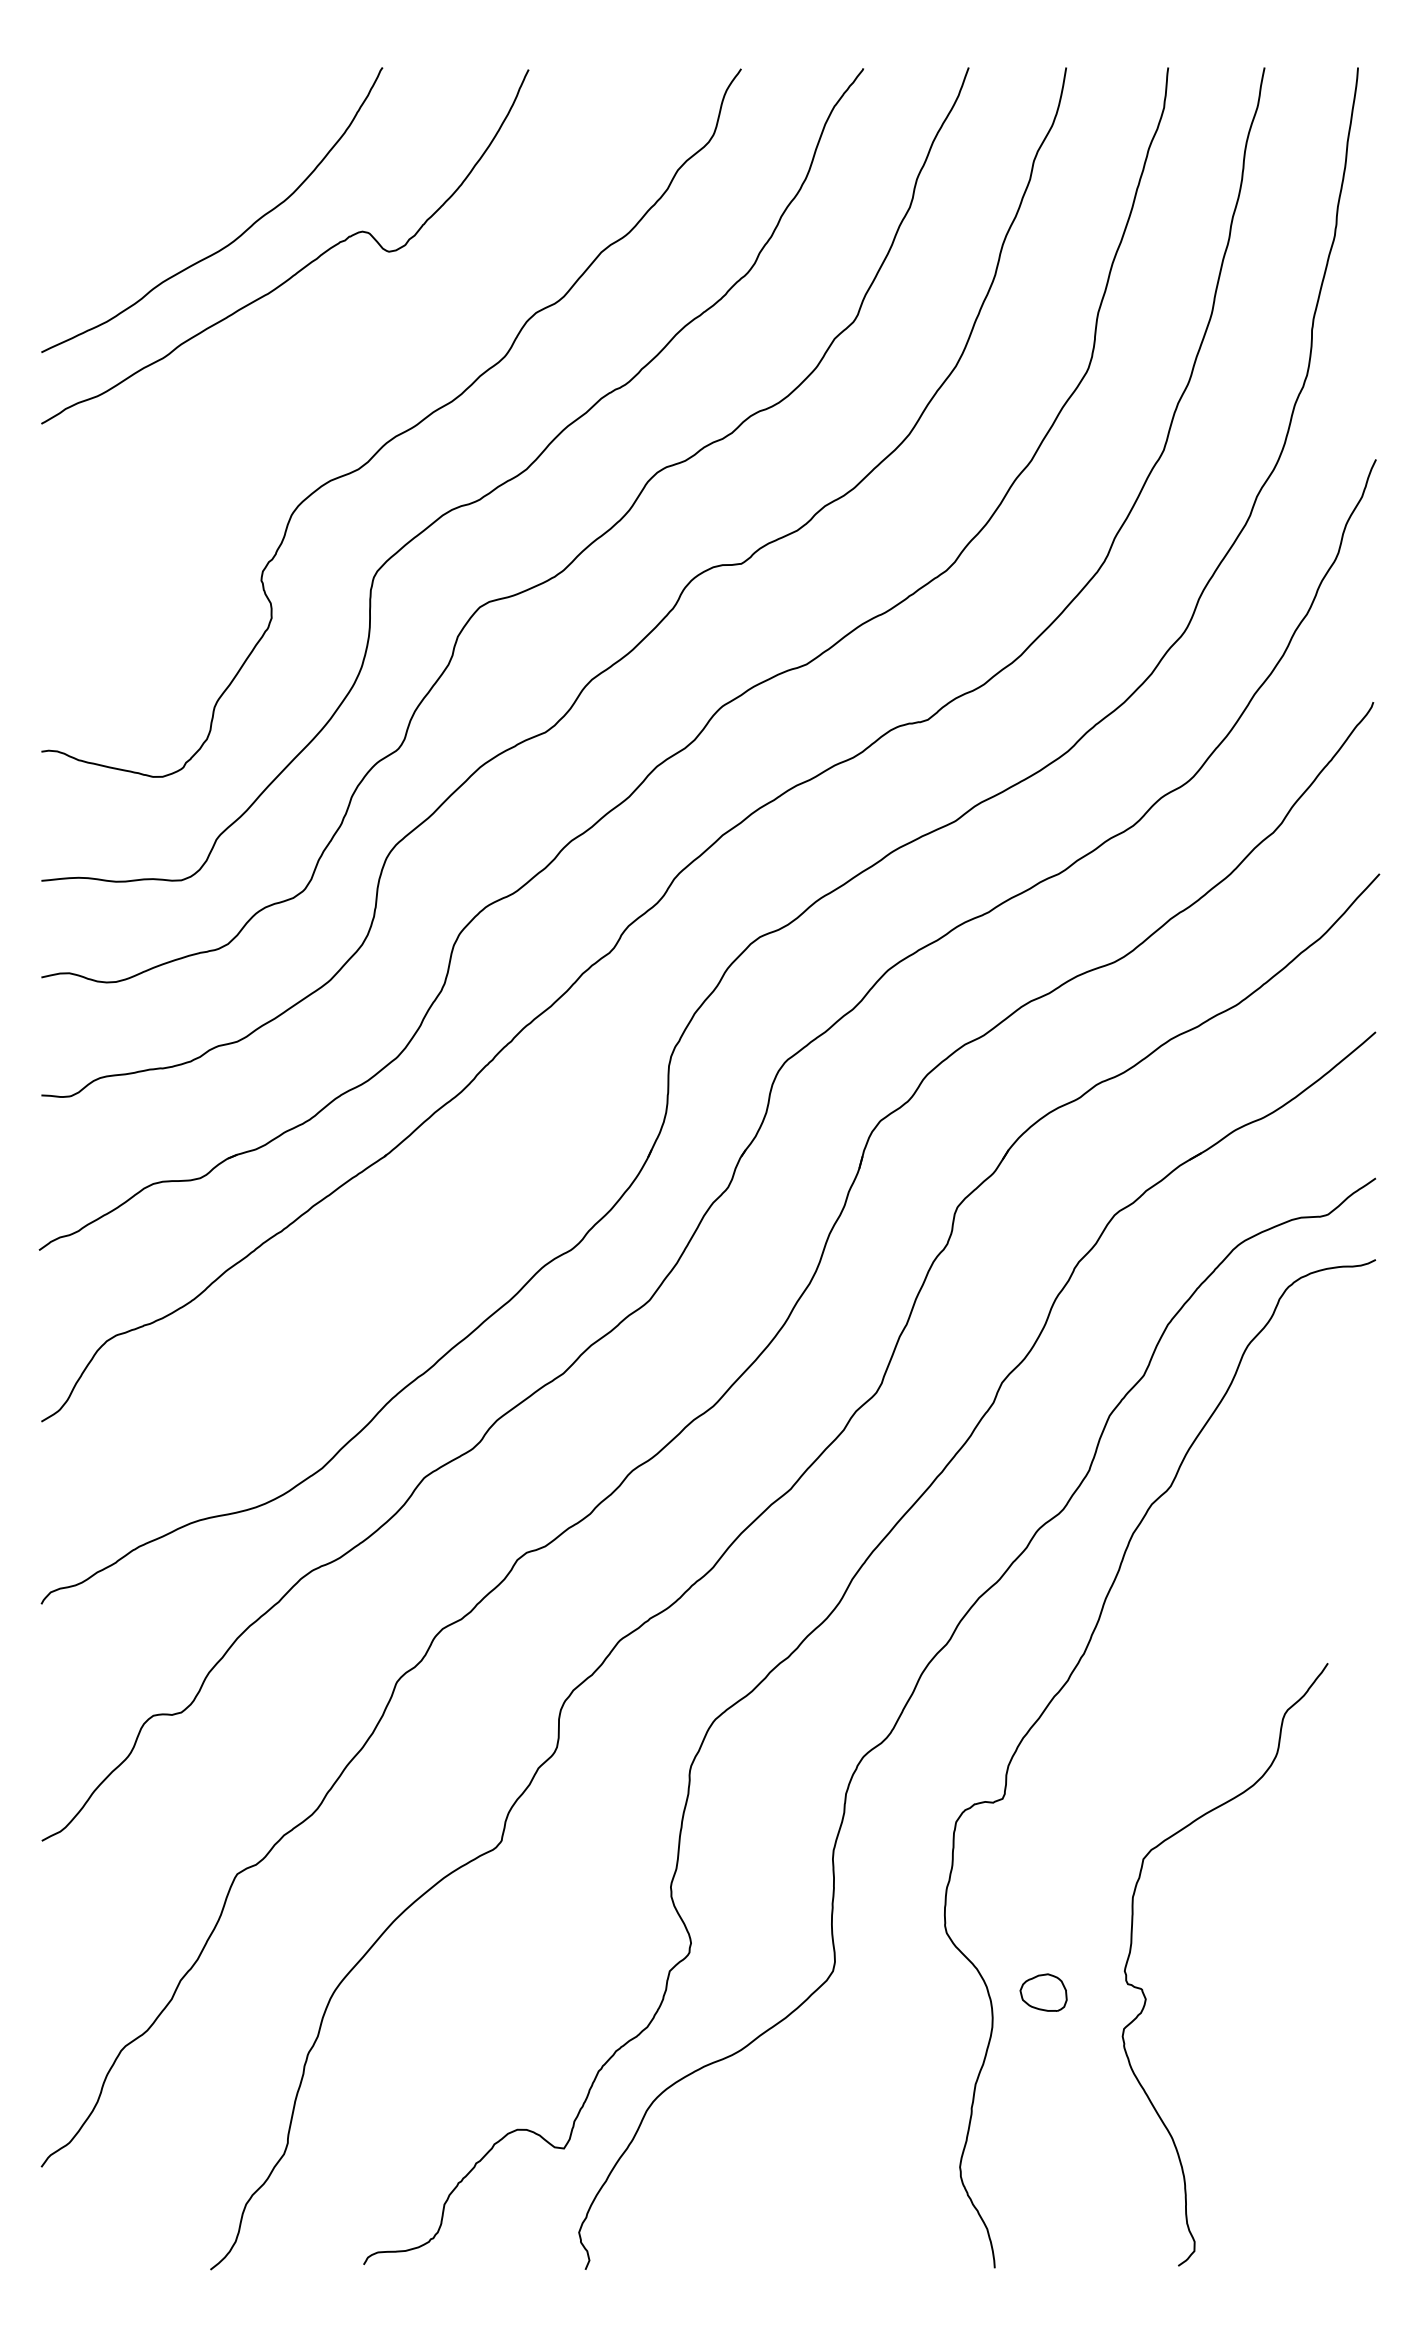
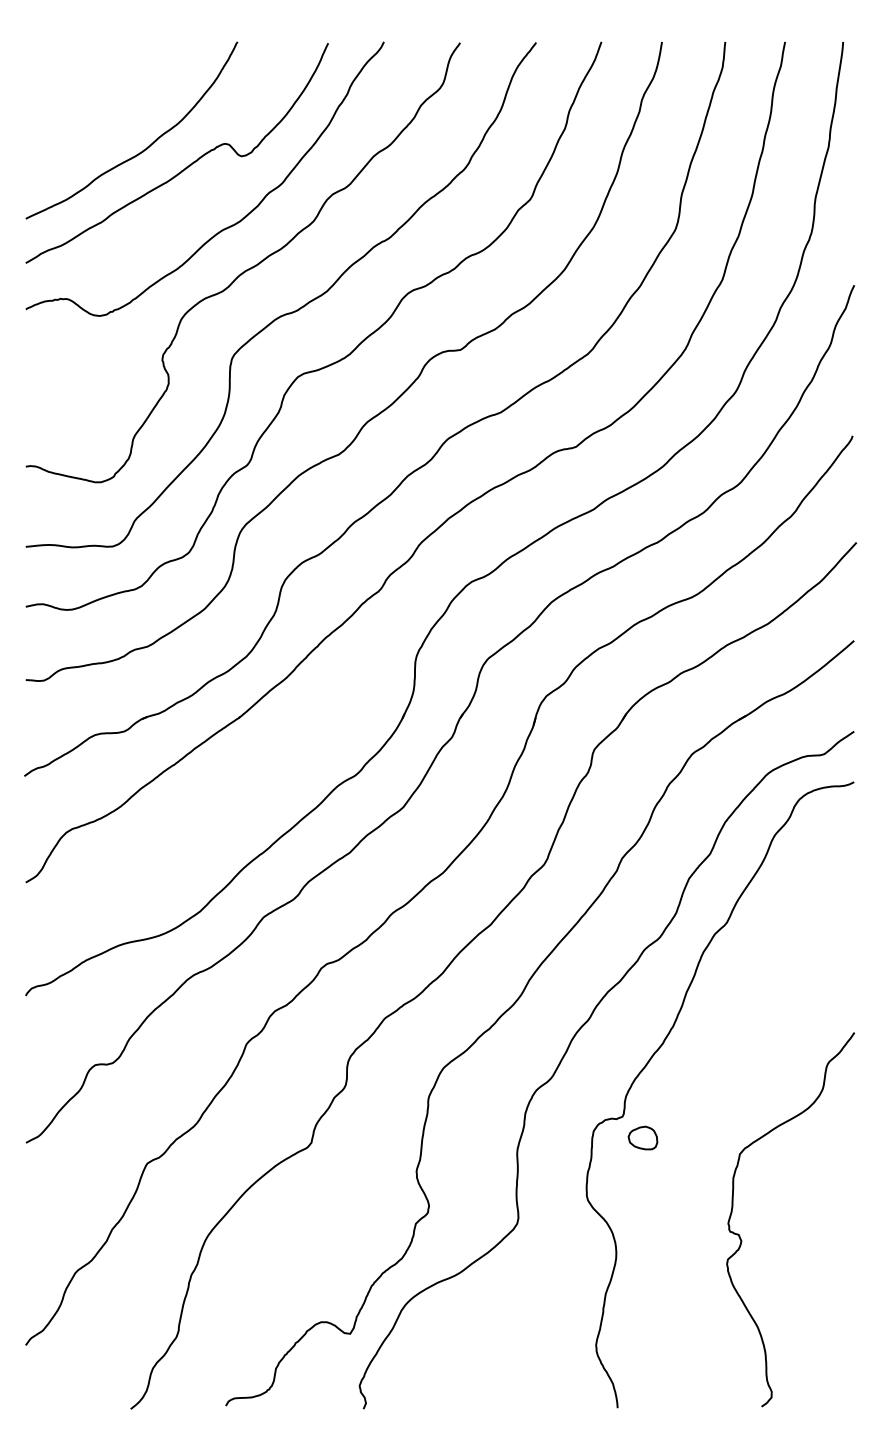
curve: (363, 366) -> (225, 227), added
part: (1042, 1991) -> (642, 1137), moved
curve: (1147, 1998) -> (742, 1240), moved

